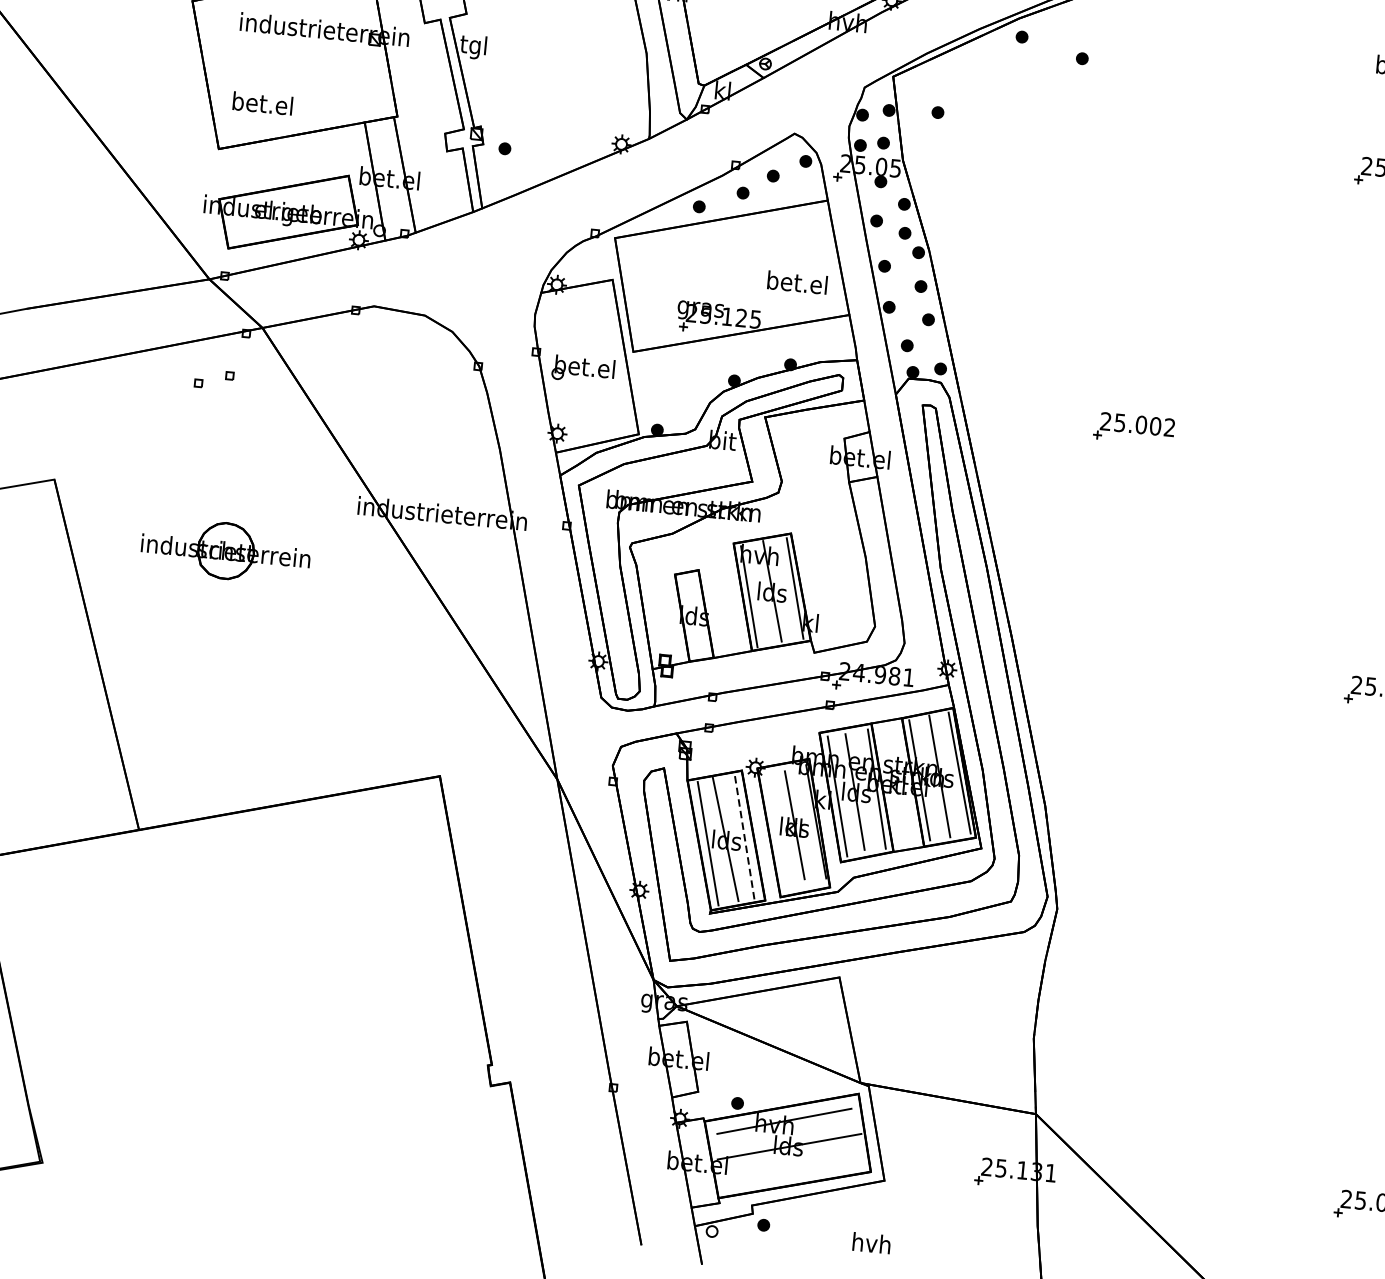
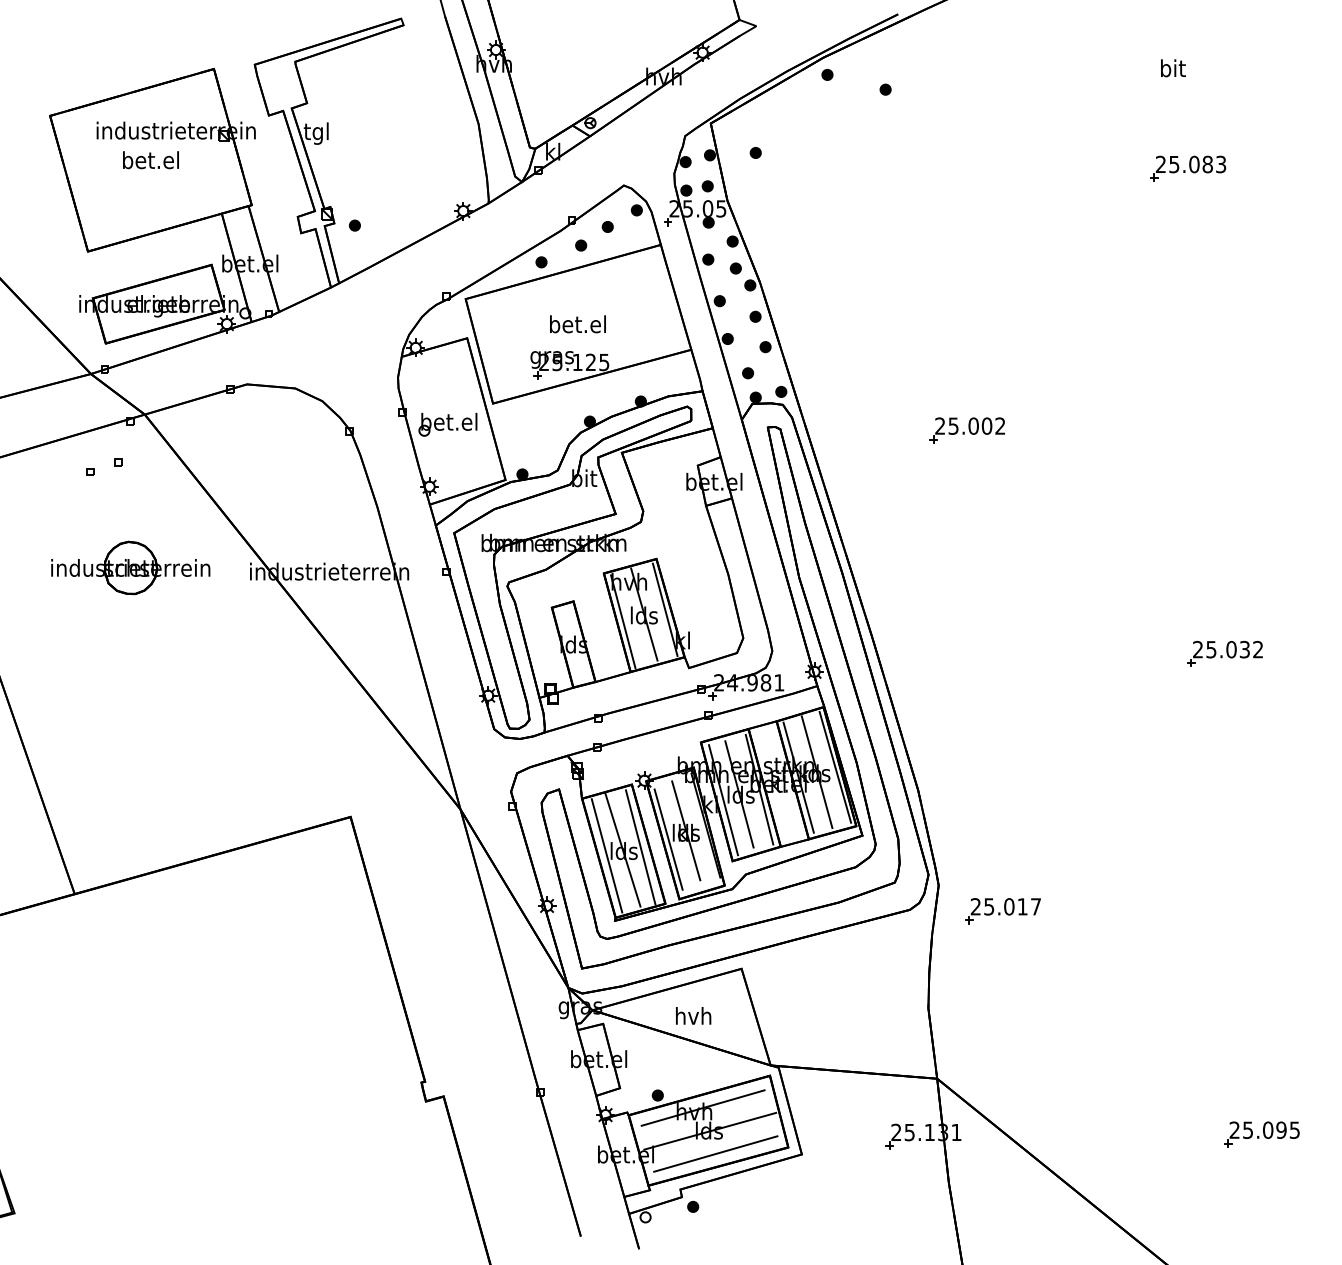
text: (262, 103) -> (150, 160), moved
text: (796, 282) -> (577, 324), moved
part: (225, 550) -> (130, 567), moved
line: (775, 832) -> (668, 839), added
line: (744, 838) -> (640, 847), dashed -> solid
part: (1122, 943) -> (1002, 911), added
line: (792, 1170) -> (715, 1153), added
text: (871, 1242) -> (693, 1015), moved

